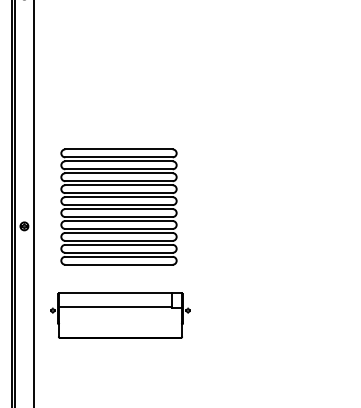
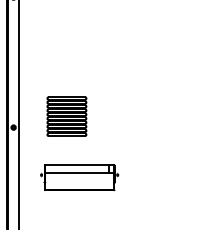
part: (118, 206) -> (66, 116), size x0.6
part: (120, 315) -> (79, 177), moved

